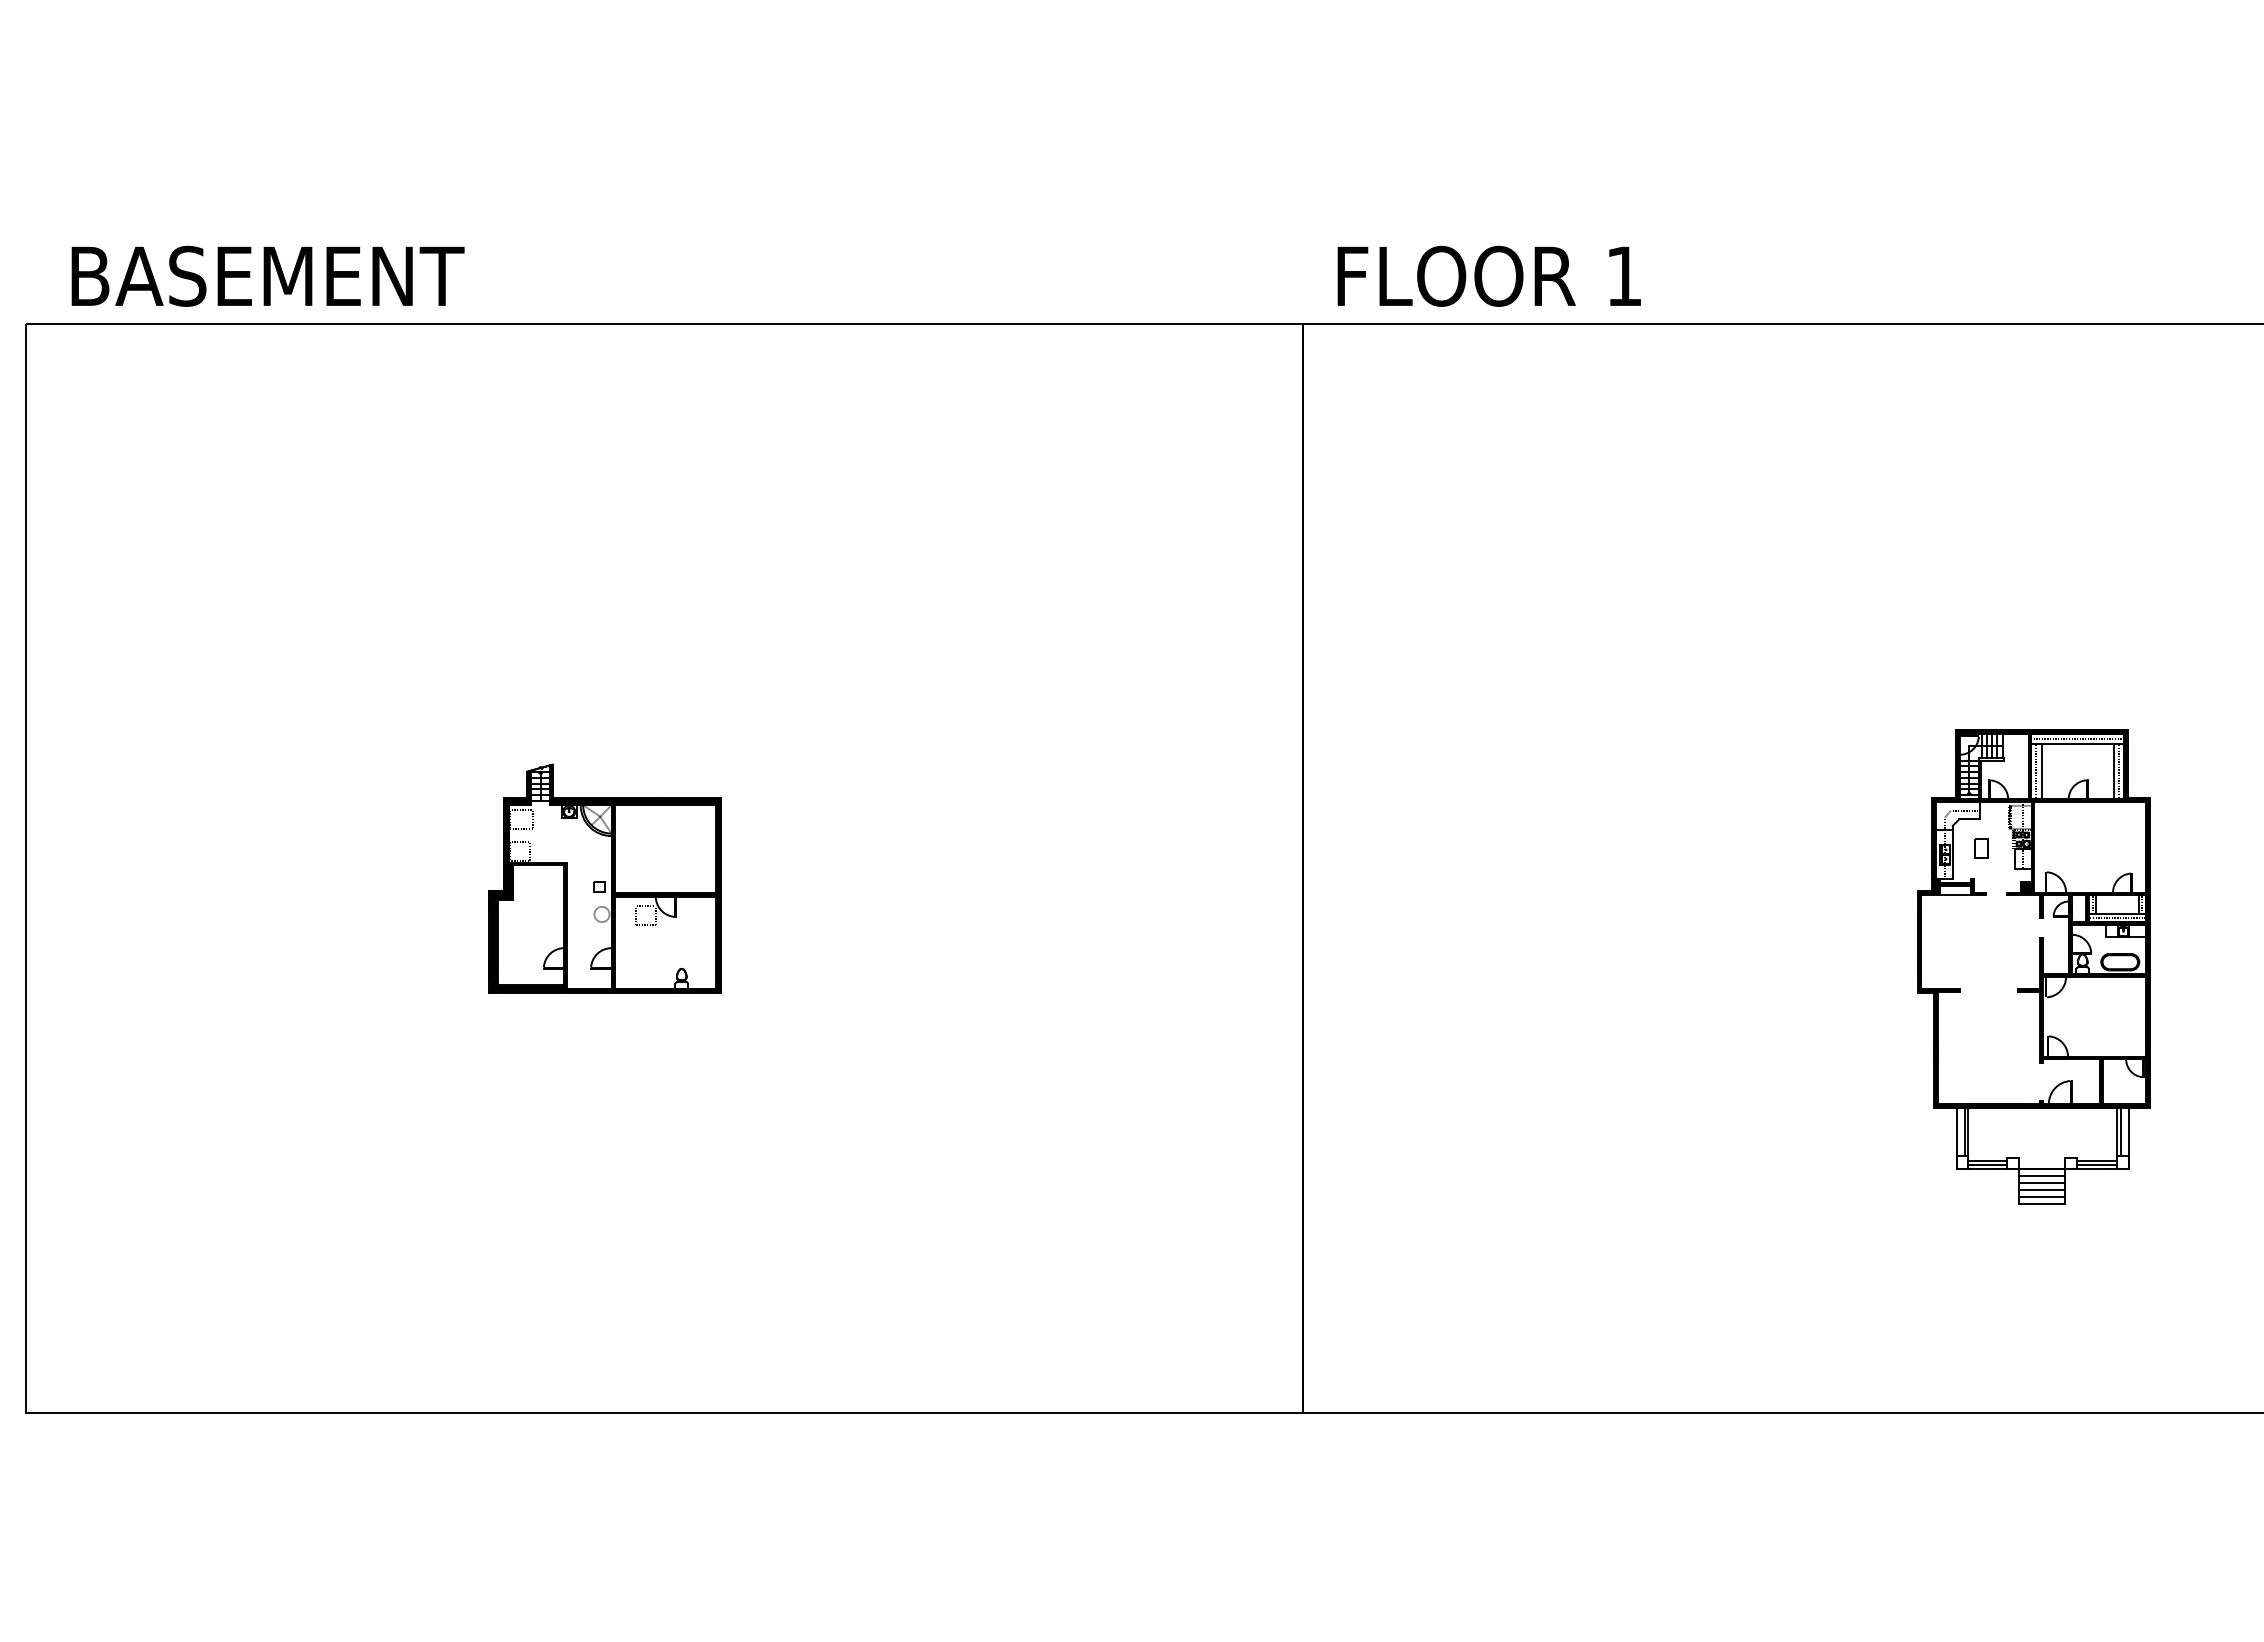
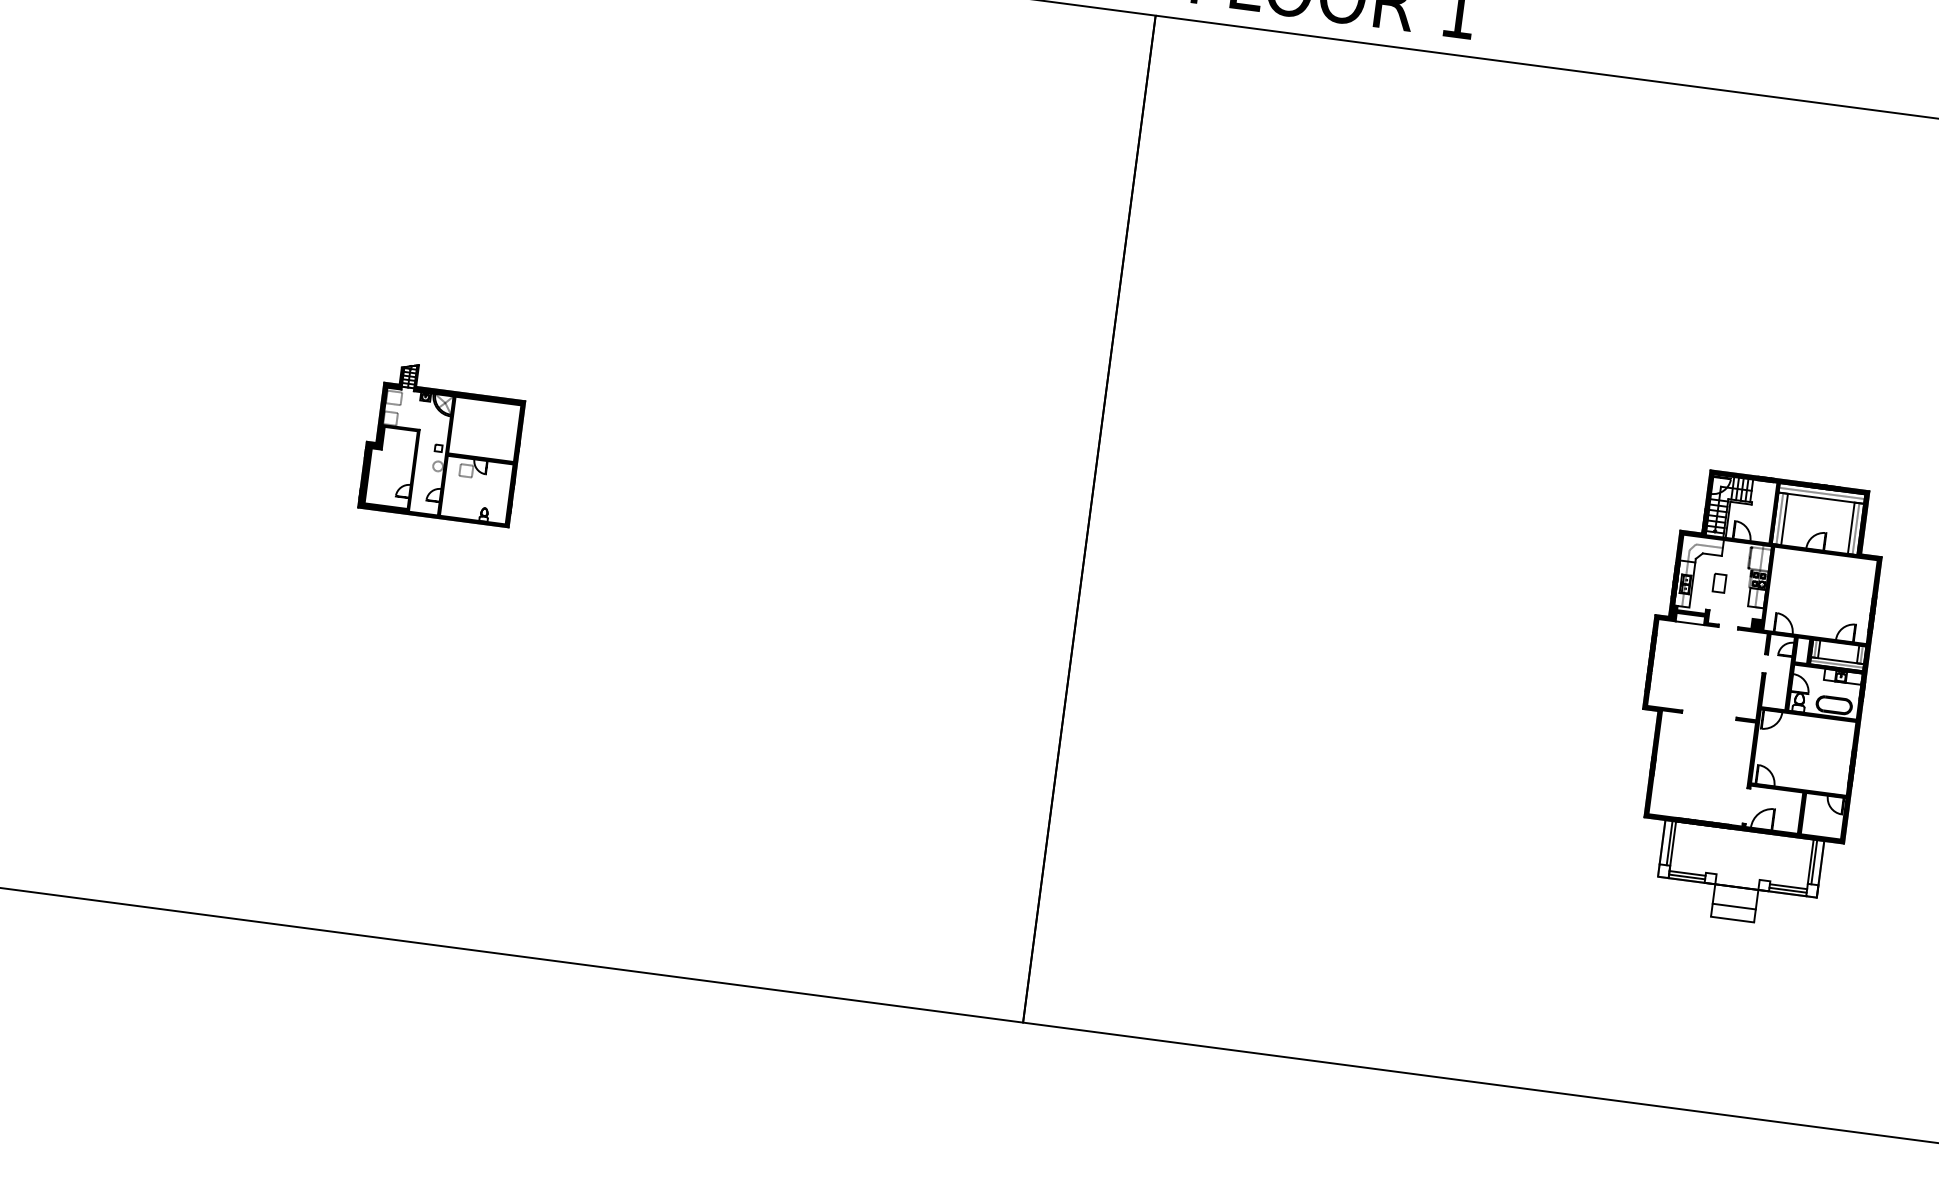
part: (604, 878) -> (442, 443), size x0.7
line: (2041, 1176) -> (1735, 893), removed
line: (2041, 1183) -> (1734, 900), removed
line: (2041, 1197) -> (1732, 913), removed

